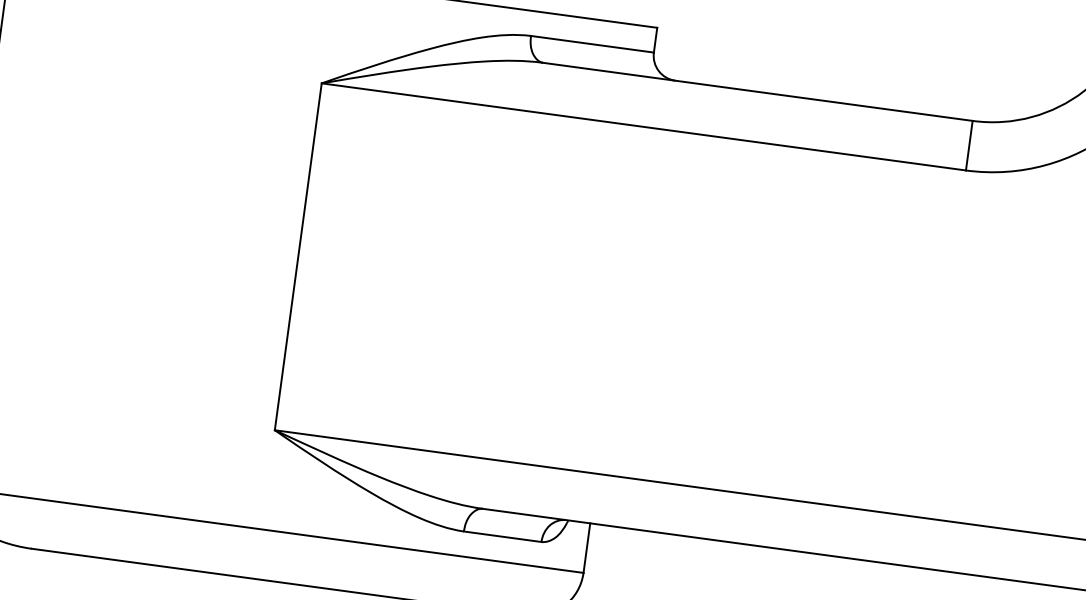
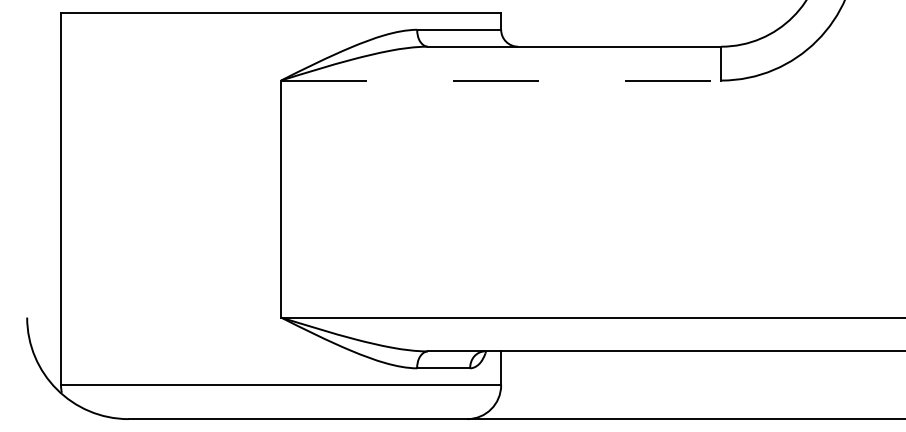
line: (644, 126) -> (501, 80), solid -> dashed

